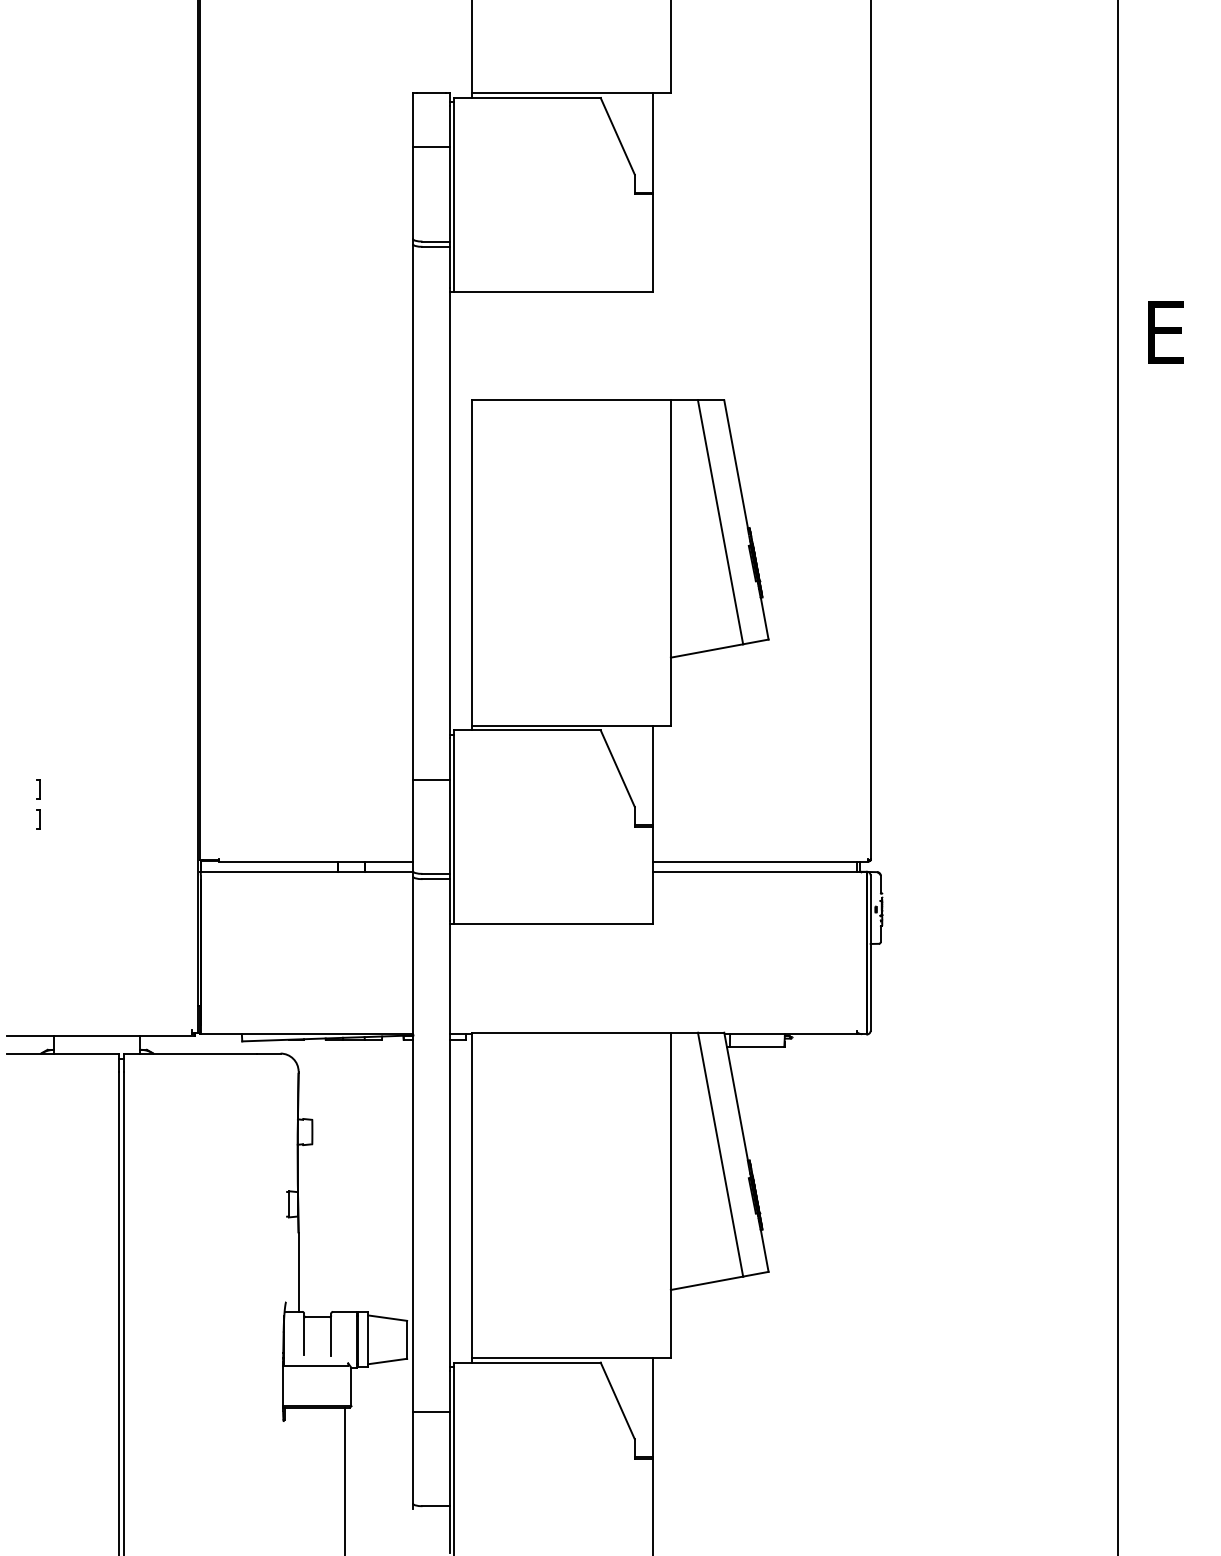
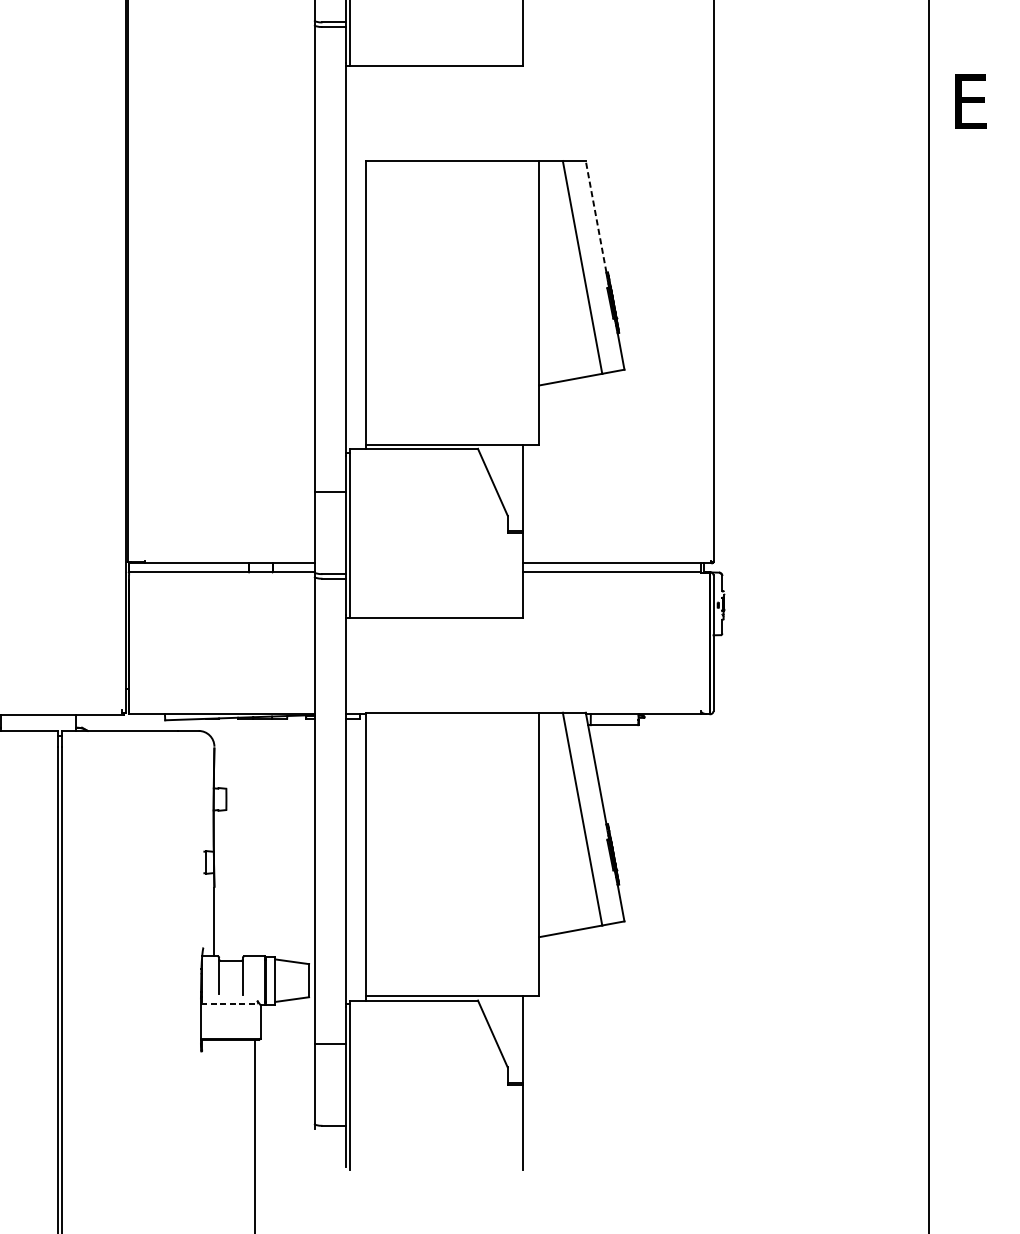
line: (736, 463) -> (596, 216), solid -> dashed
line: (315, 1366) -> (229, 1003), solid -> dashed

